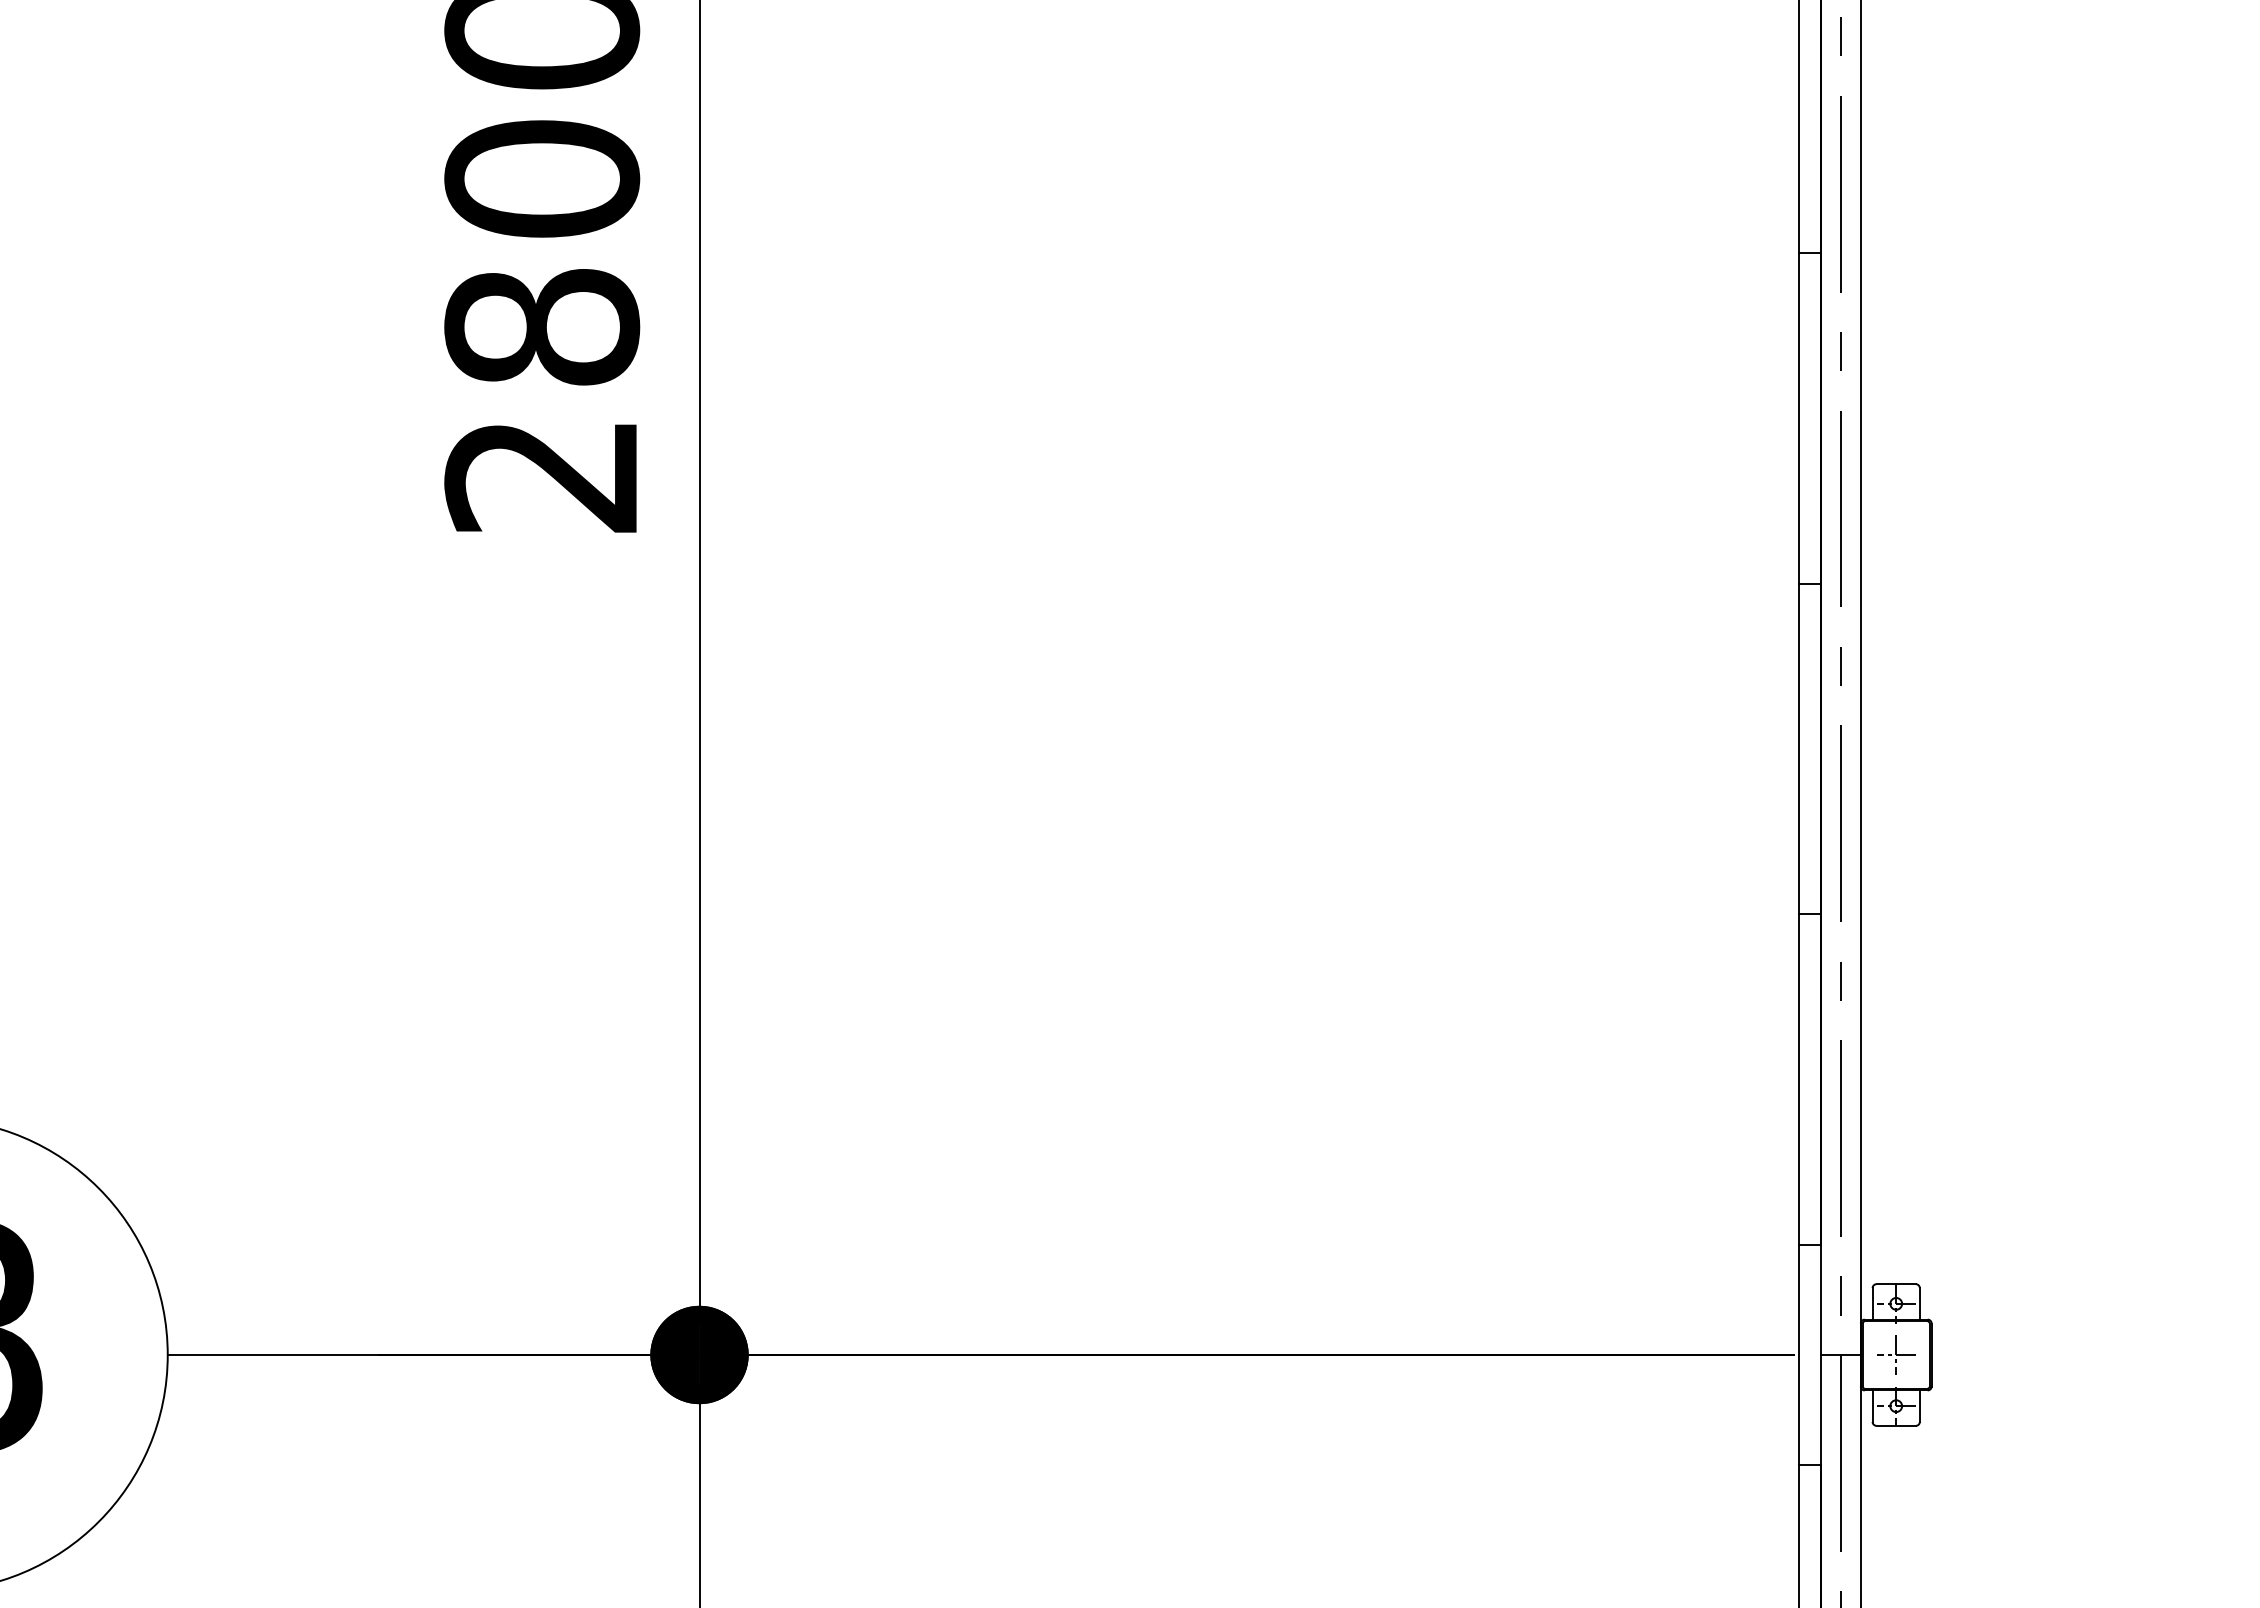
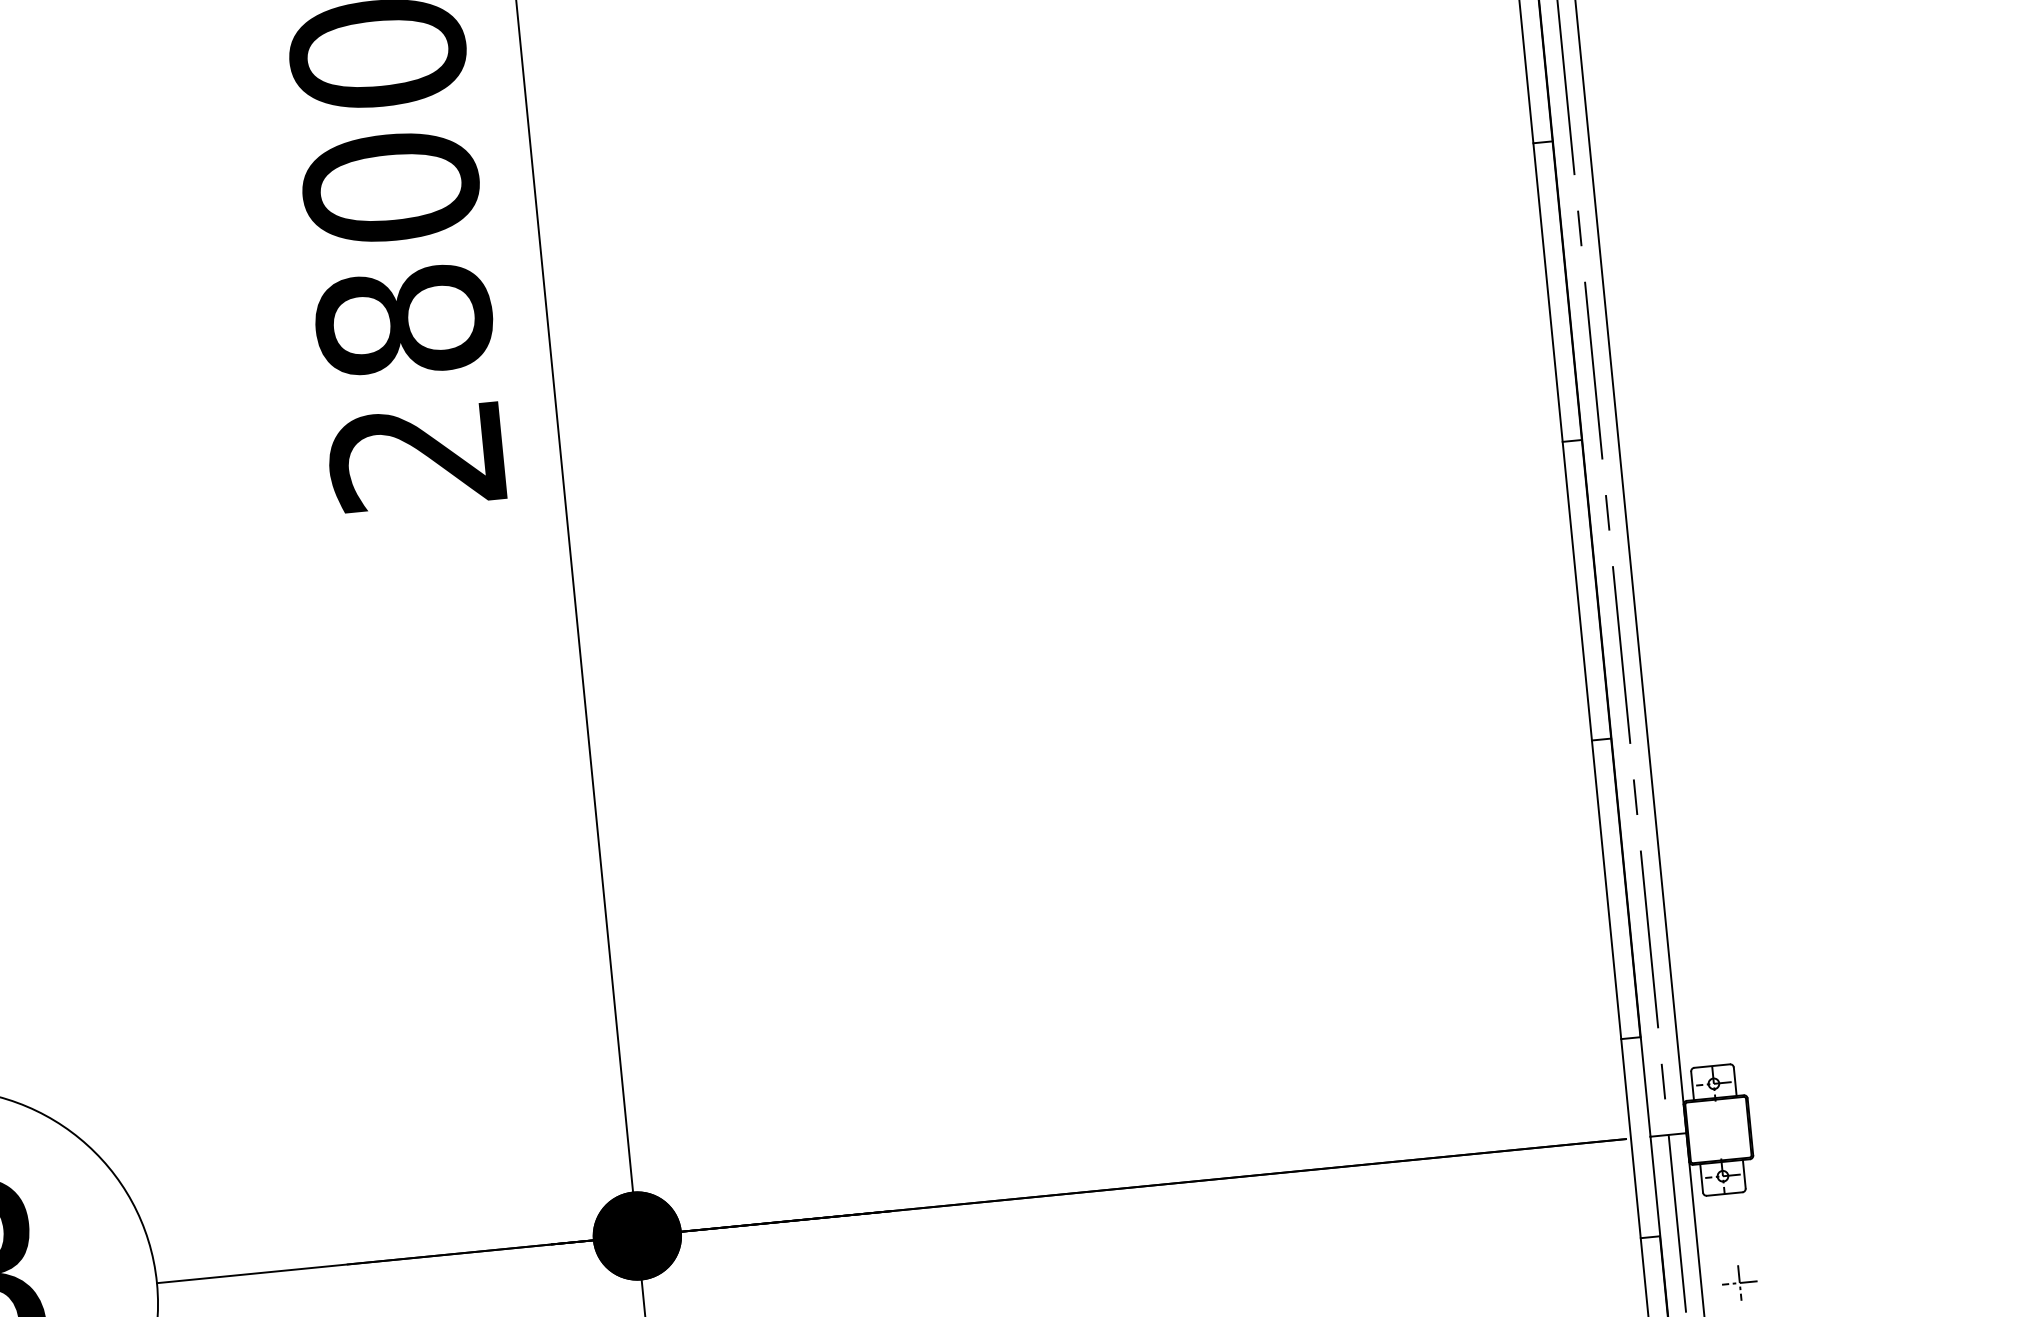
part: (1896, 1354) -> (1740, 1282), moved

